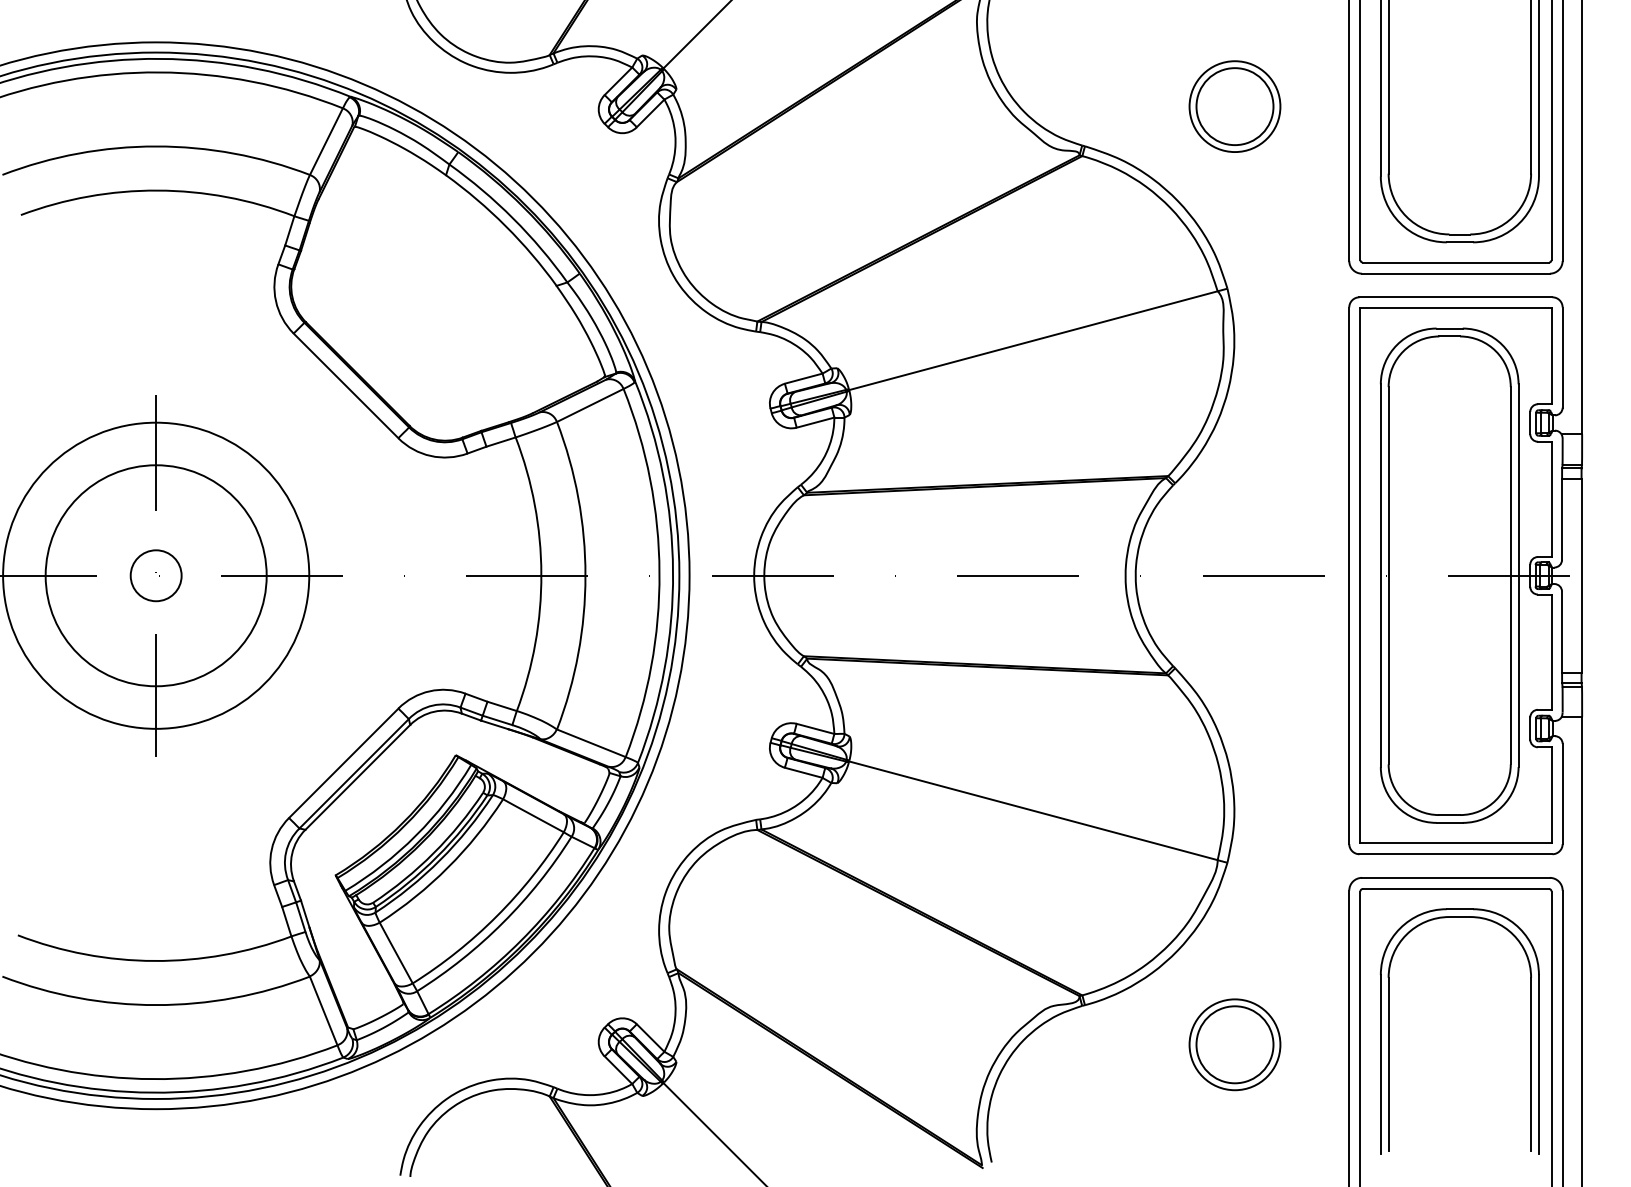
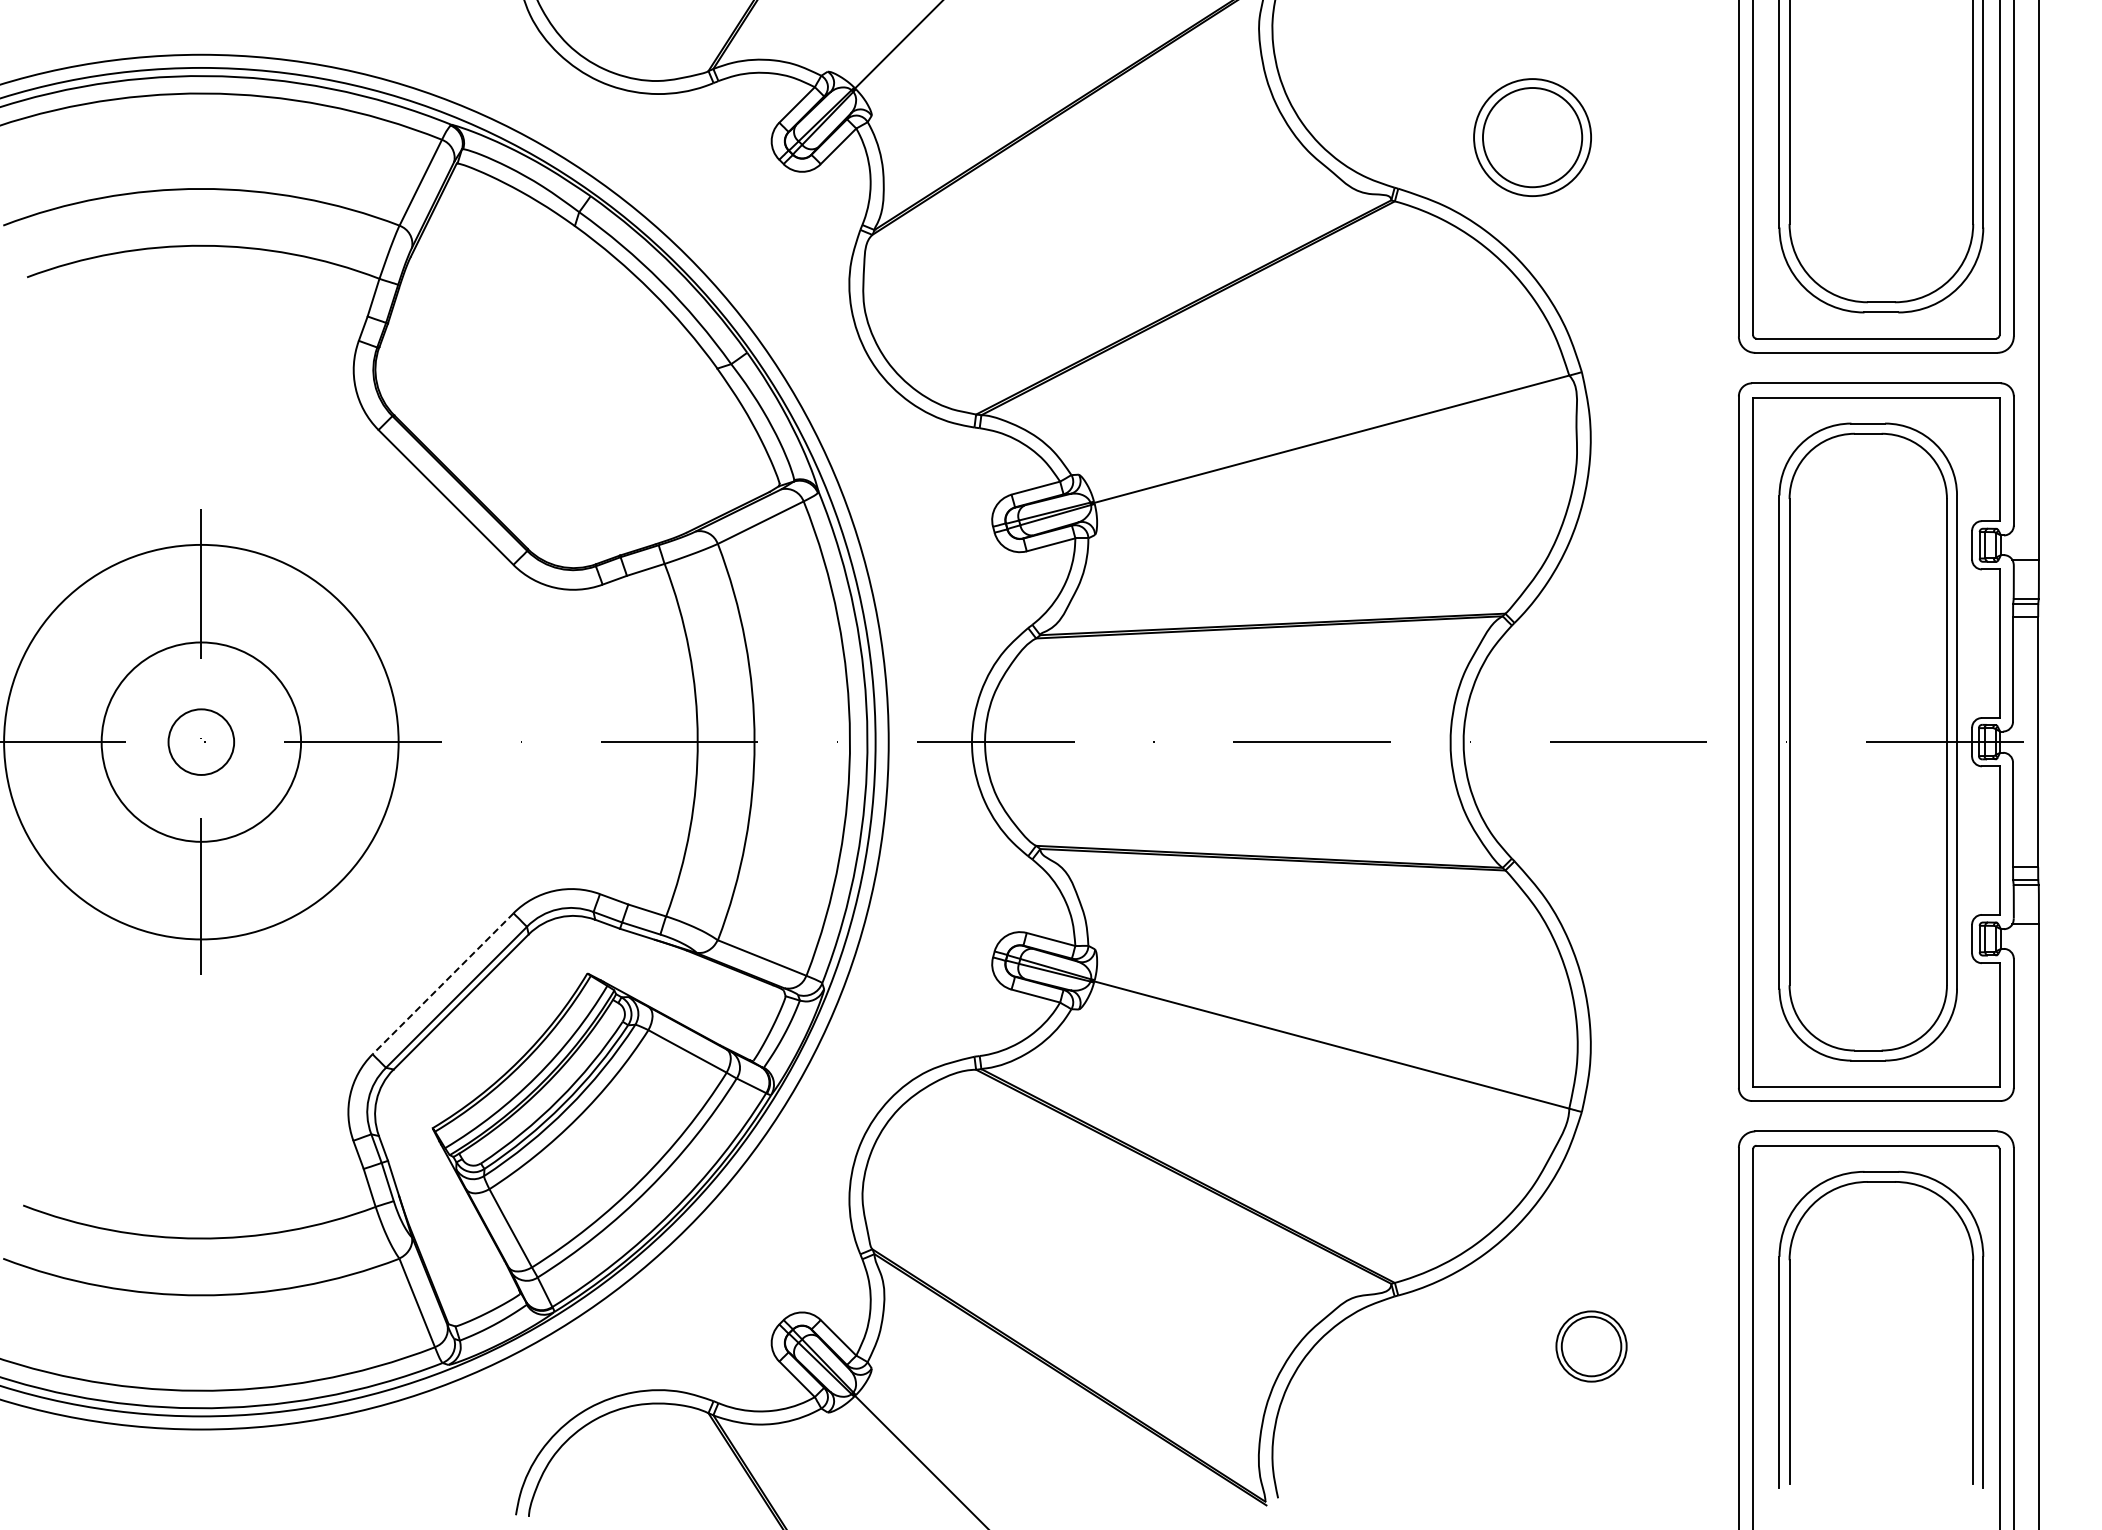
part: (1234, 106) -> (1532, 137), moved
circle: (155, 575) -> (200, 741), size x0.7
line: (344, 763) -> (443, 983), solid -> dashed
part: (1234, 1044) -> (1591, 1346), size x0.6

